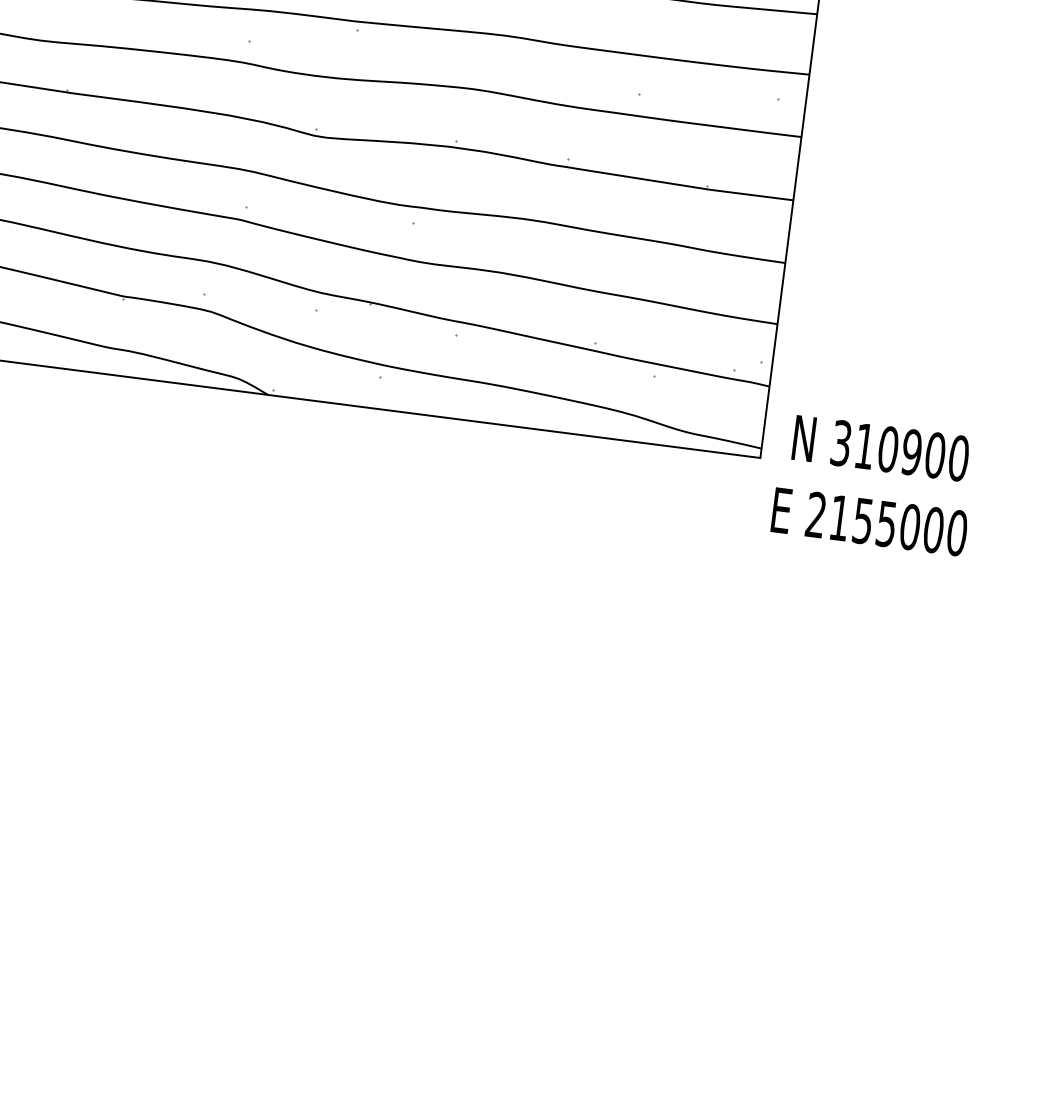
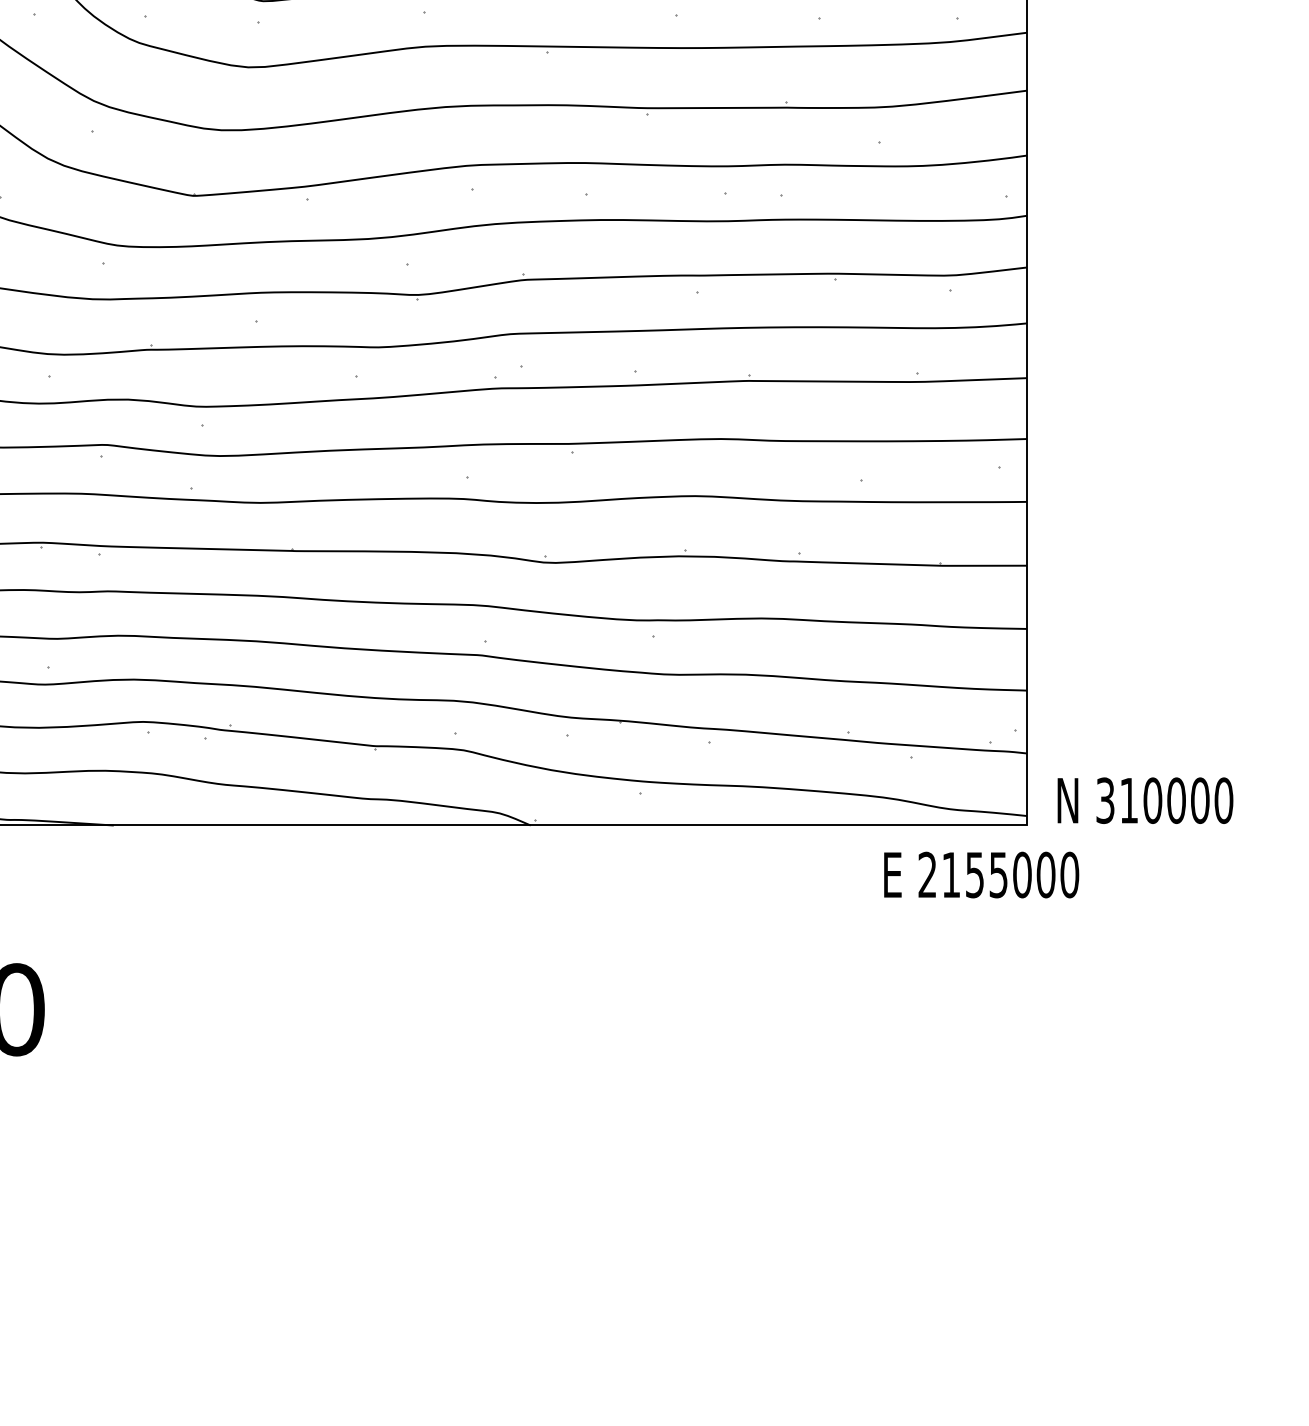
text: (911, 452) -> (1176, 800), 310900 -> 310000
text: (869, 521) -> (981, 874), moved

